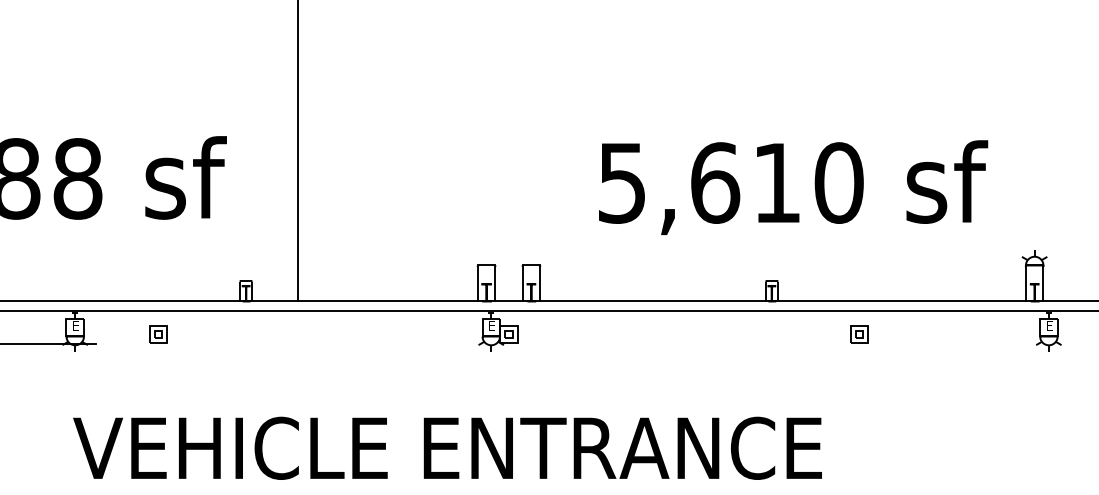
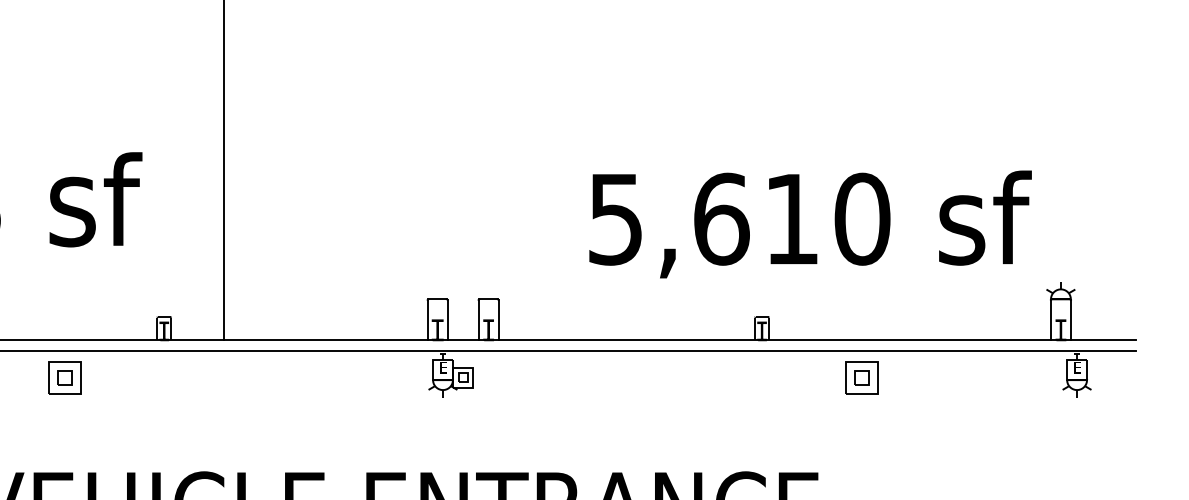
text: (793, 187) -> (810, 224), moved
part: (158, 334) -> (64, 377), size x1.6
part: (859, 334) -> (861, 377), size x1.6

